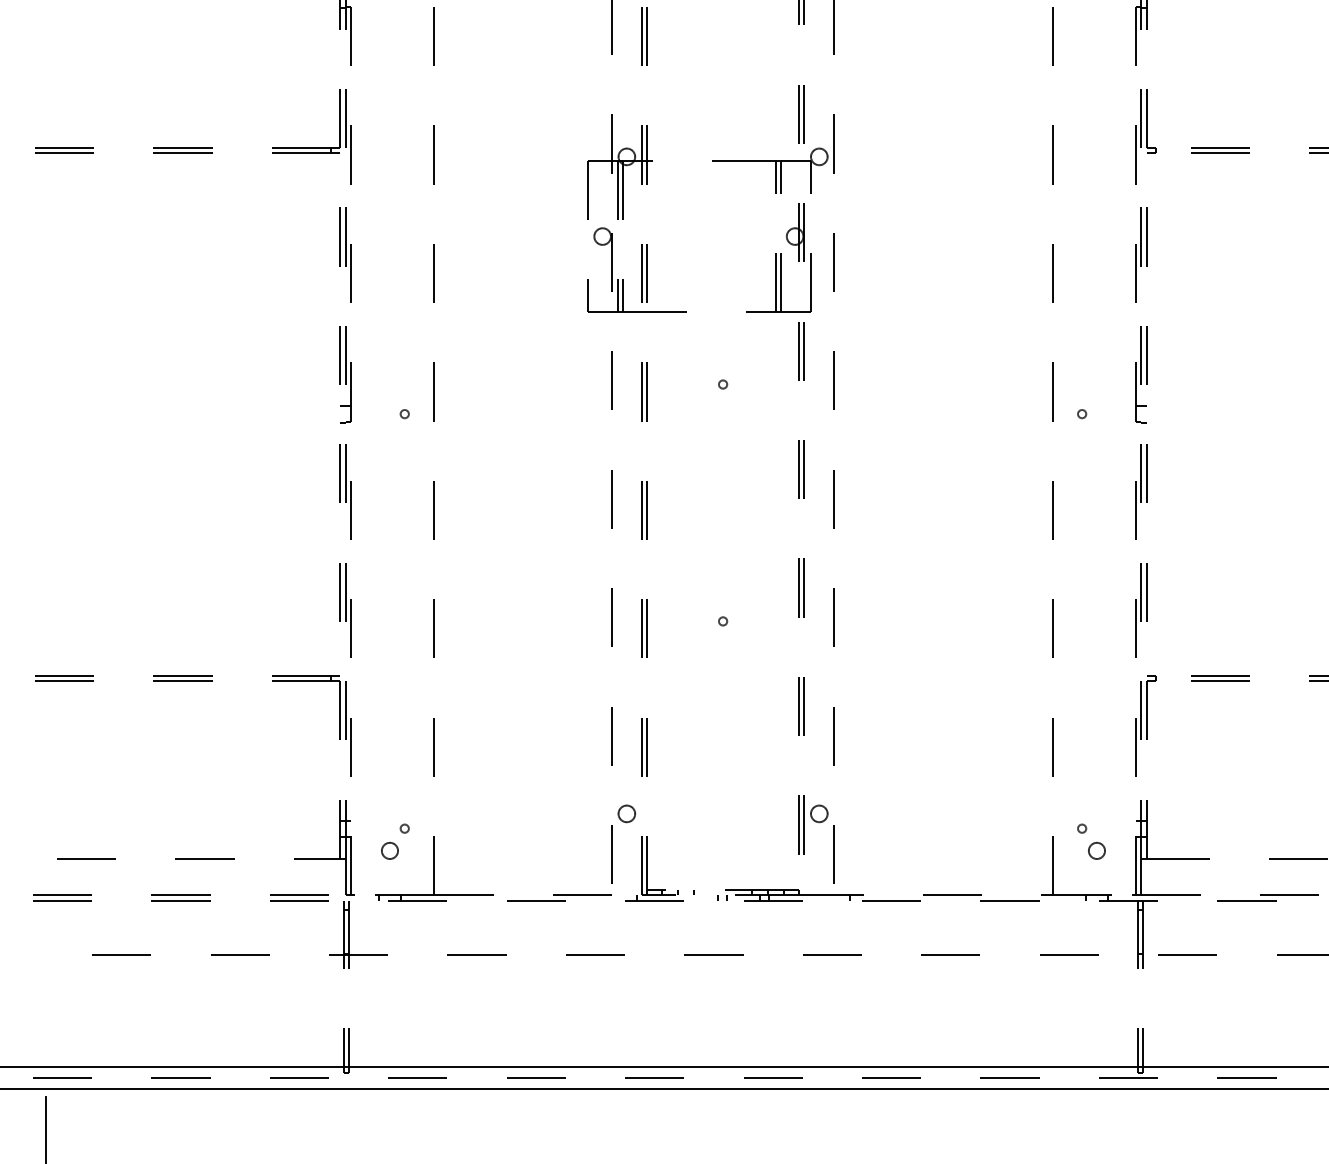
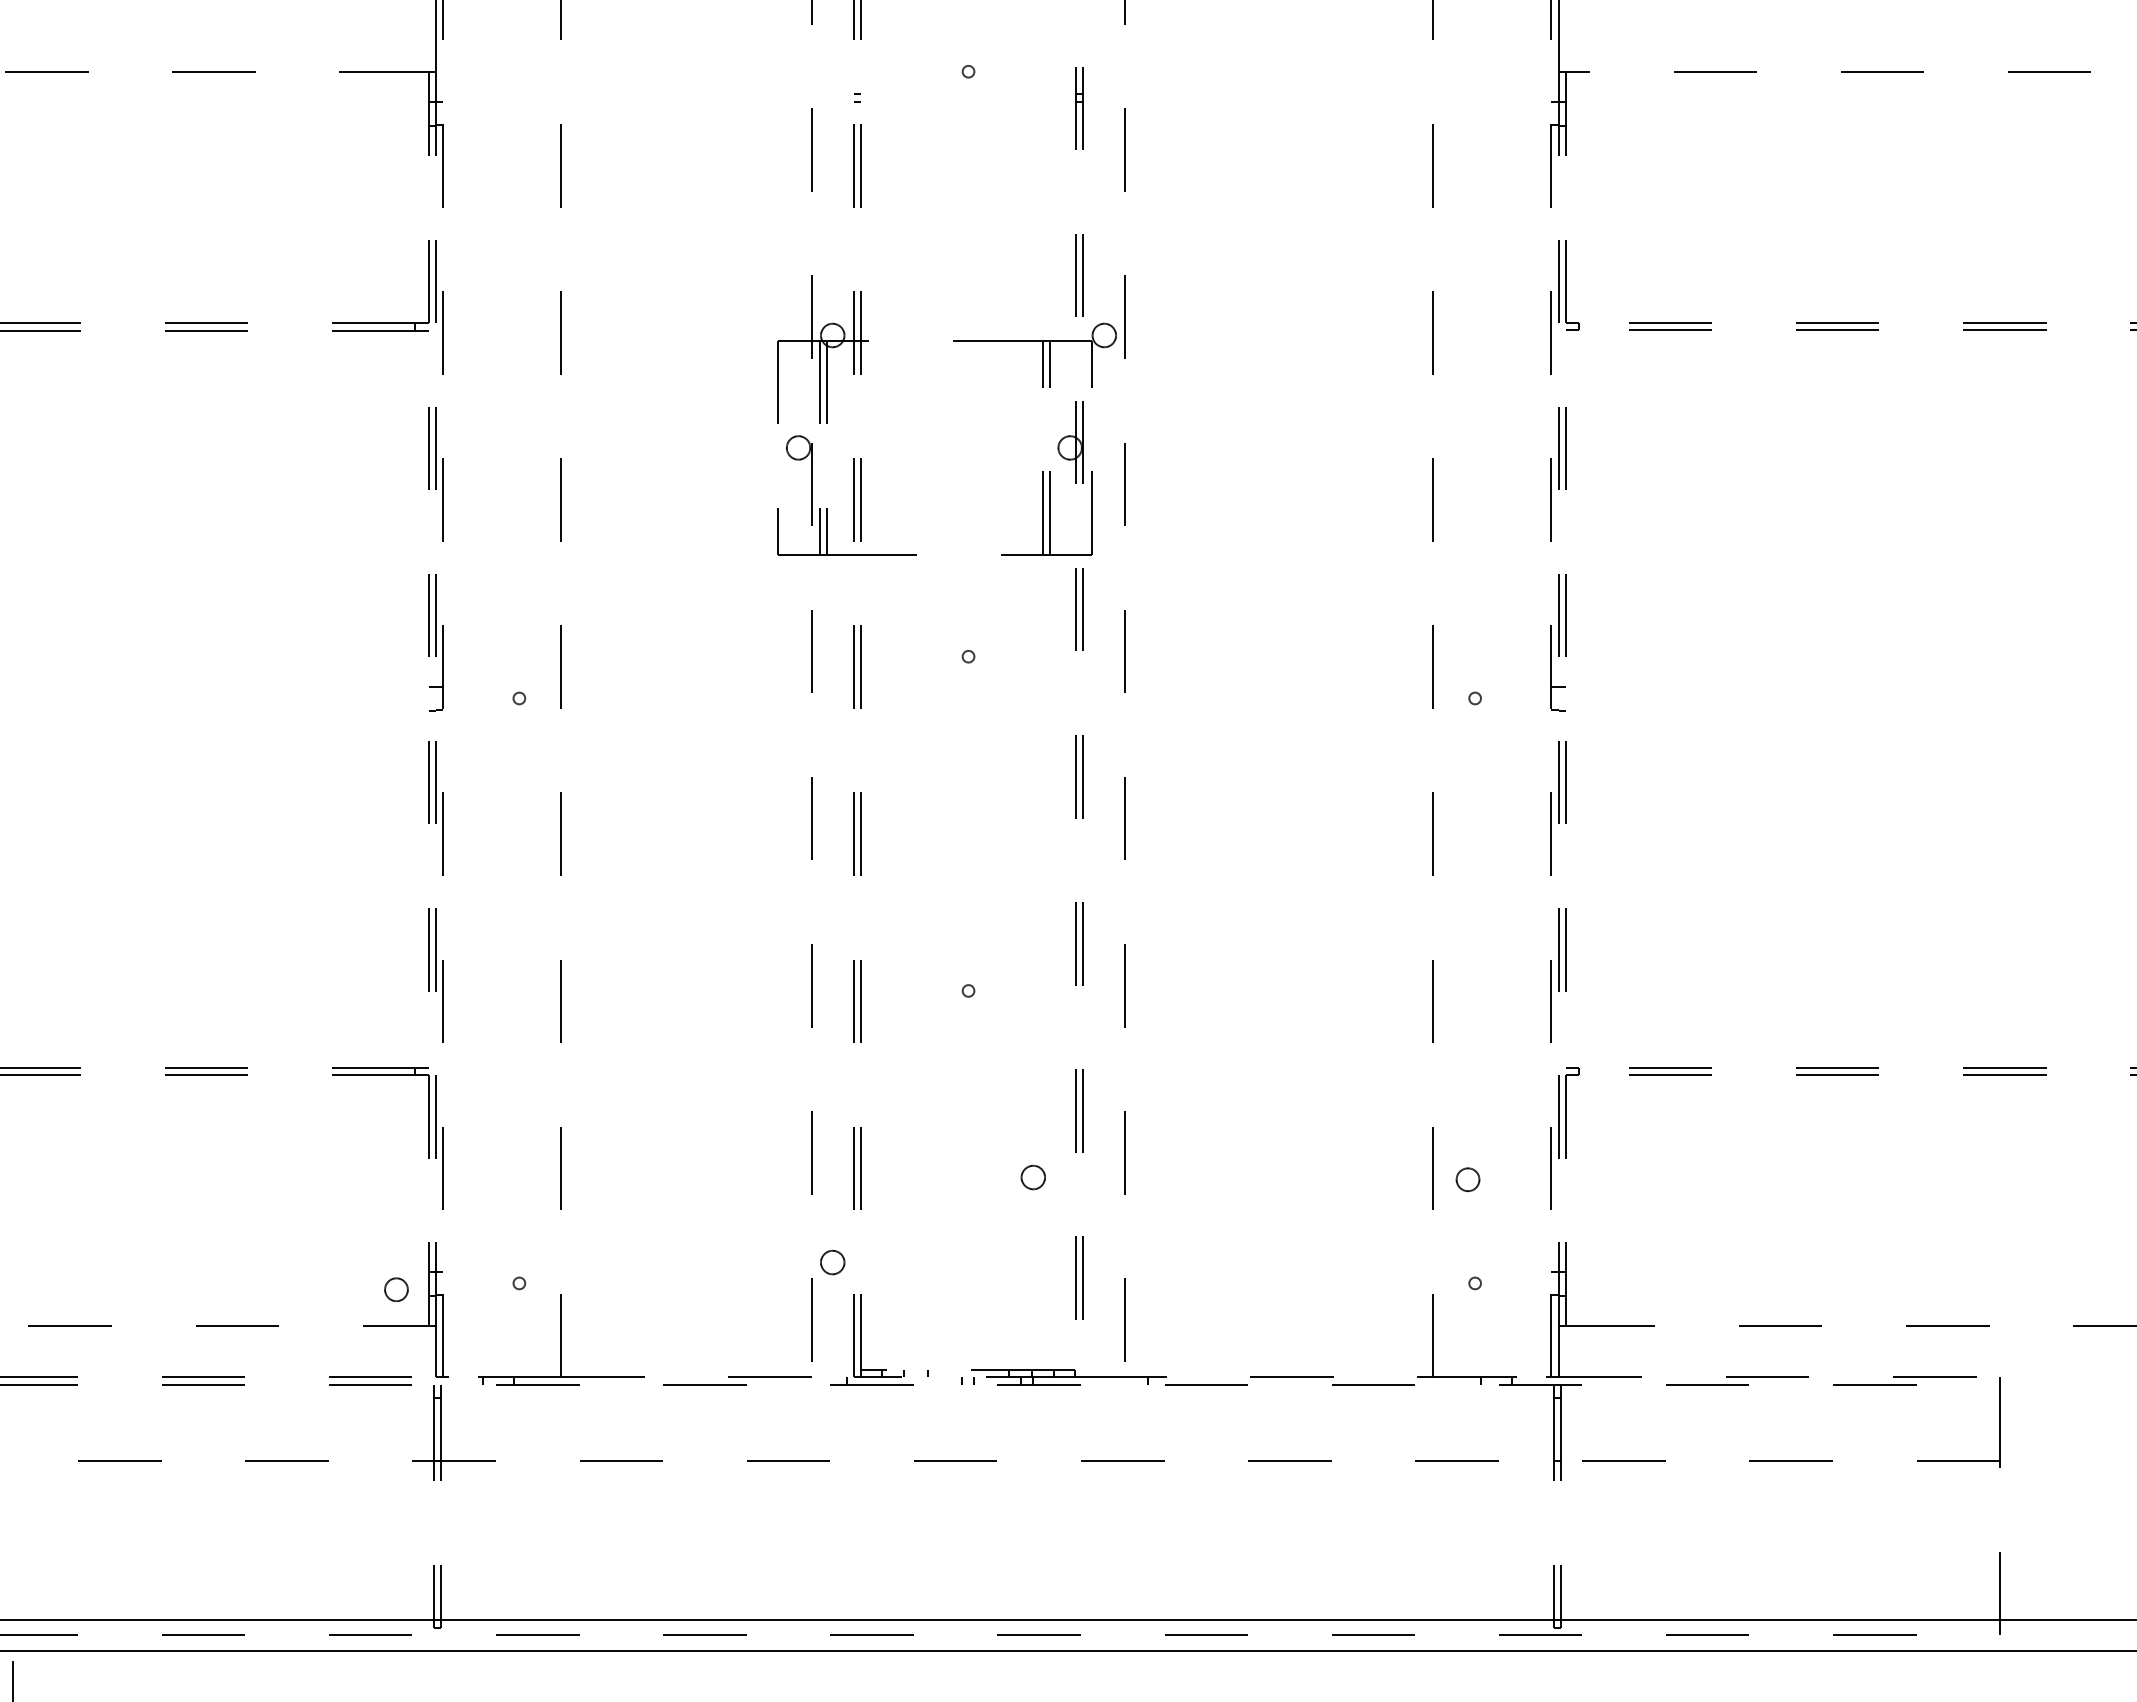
circle: (818, 813) -> (1032, 1177), moved
circle: (389, 850) -> (396, 1289), moved
circle: (1096, 850) -> (1467, 1179), moved

